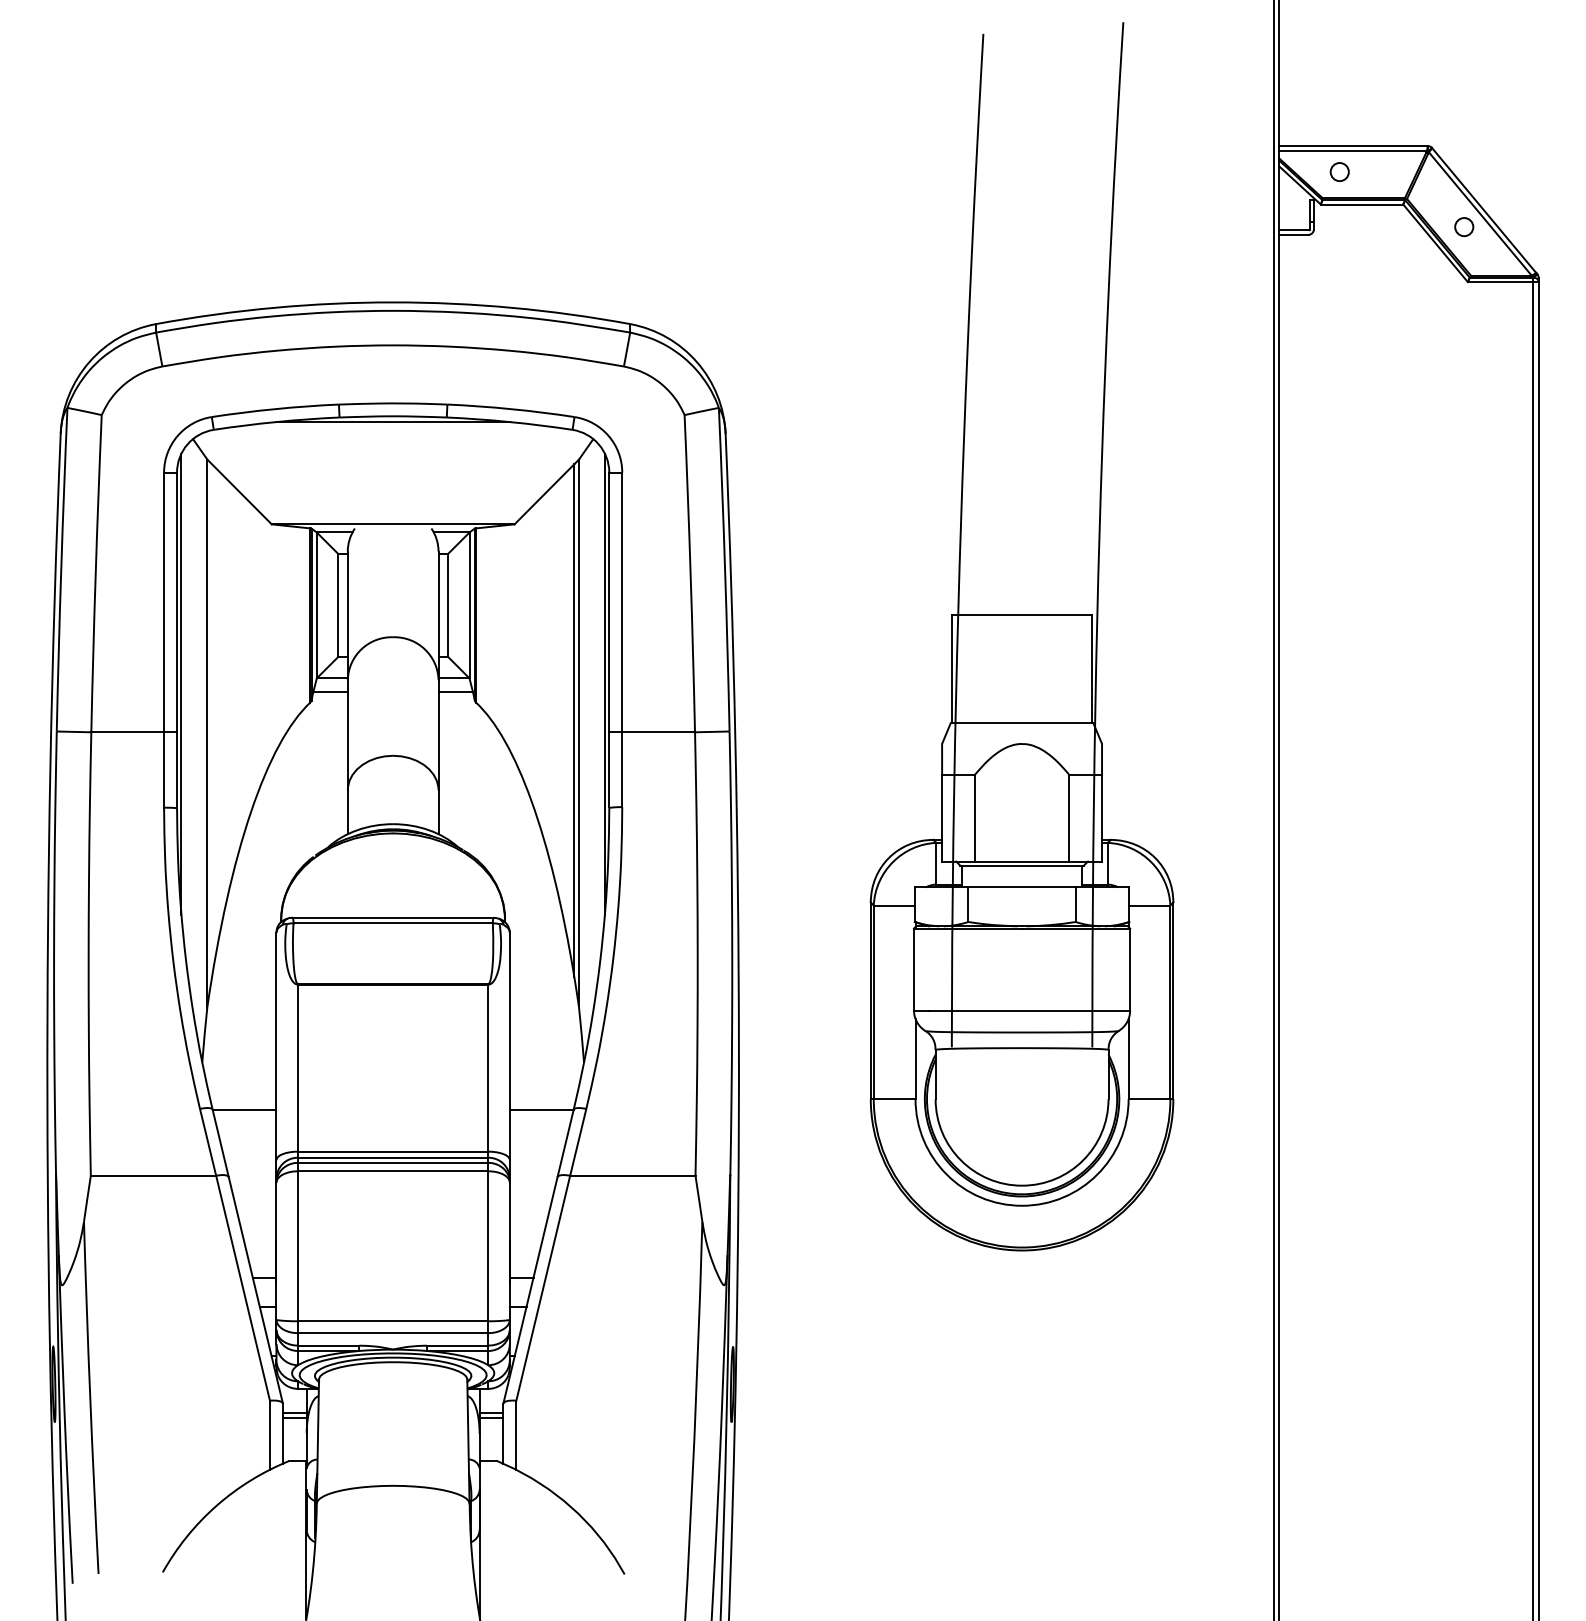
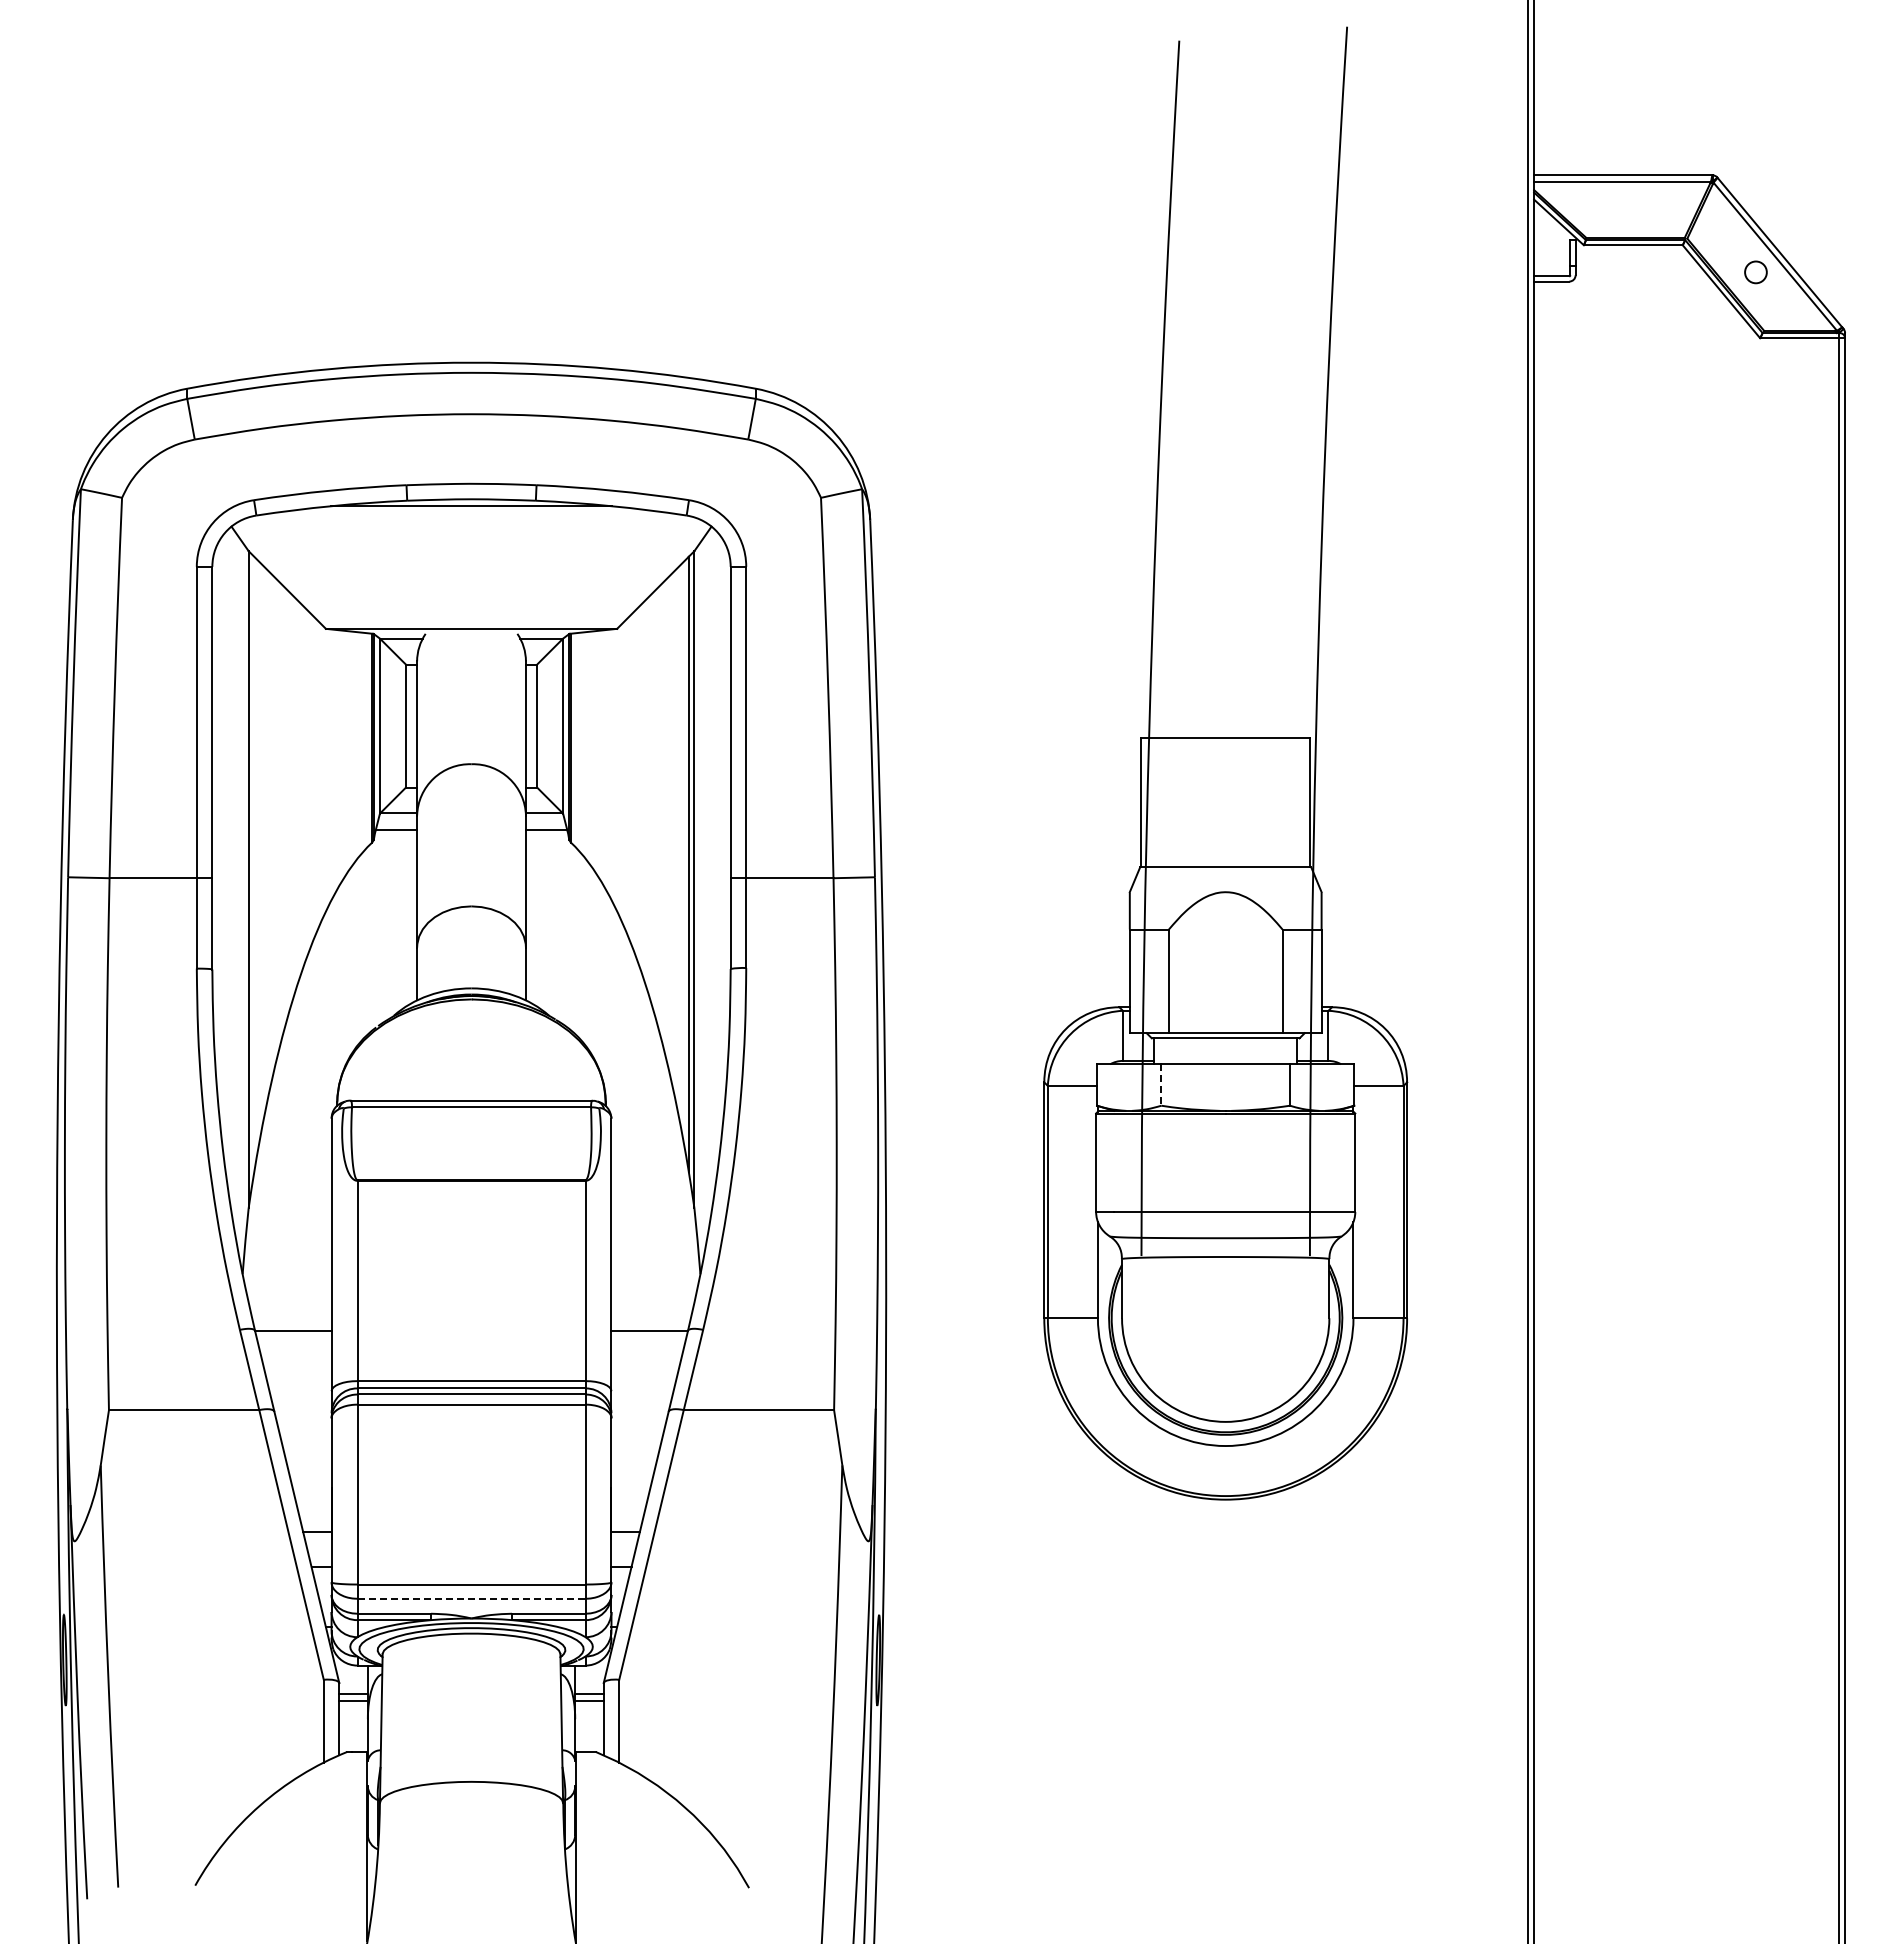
circle: (1339, 172) -> (1606, 206), removed
line: (181, 684) -> (217, 820), removed
line: (604, 684) -> (725, 820), removed
line: (968, 905) -> (1161, 1085), solid -> dashed
line: (393, 1332) -> (472, 1598), solid -> dashed

